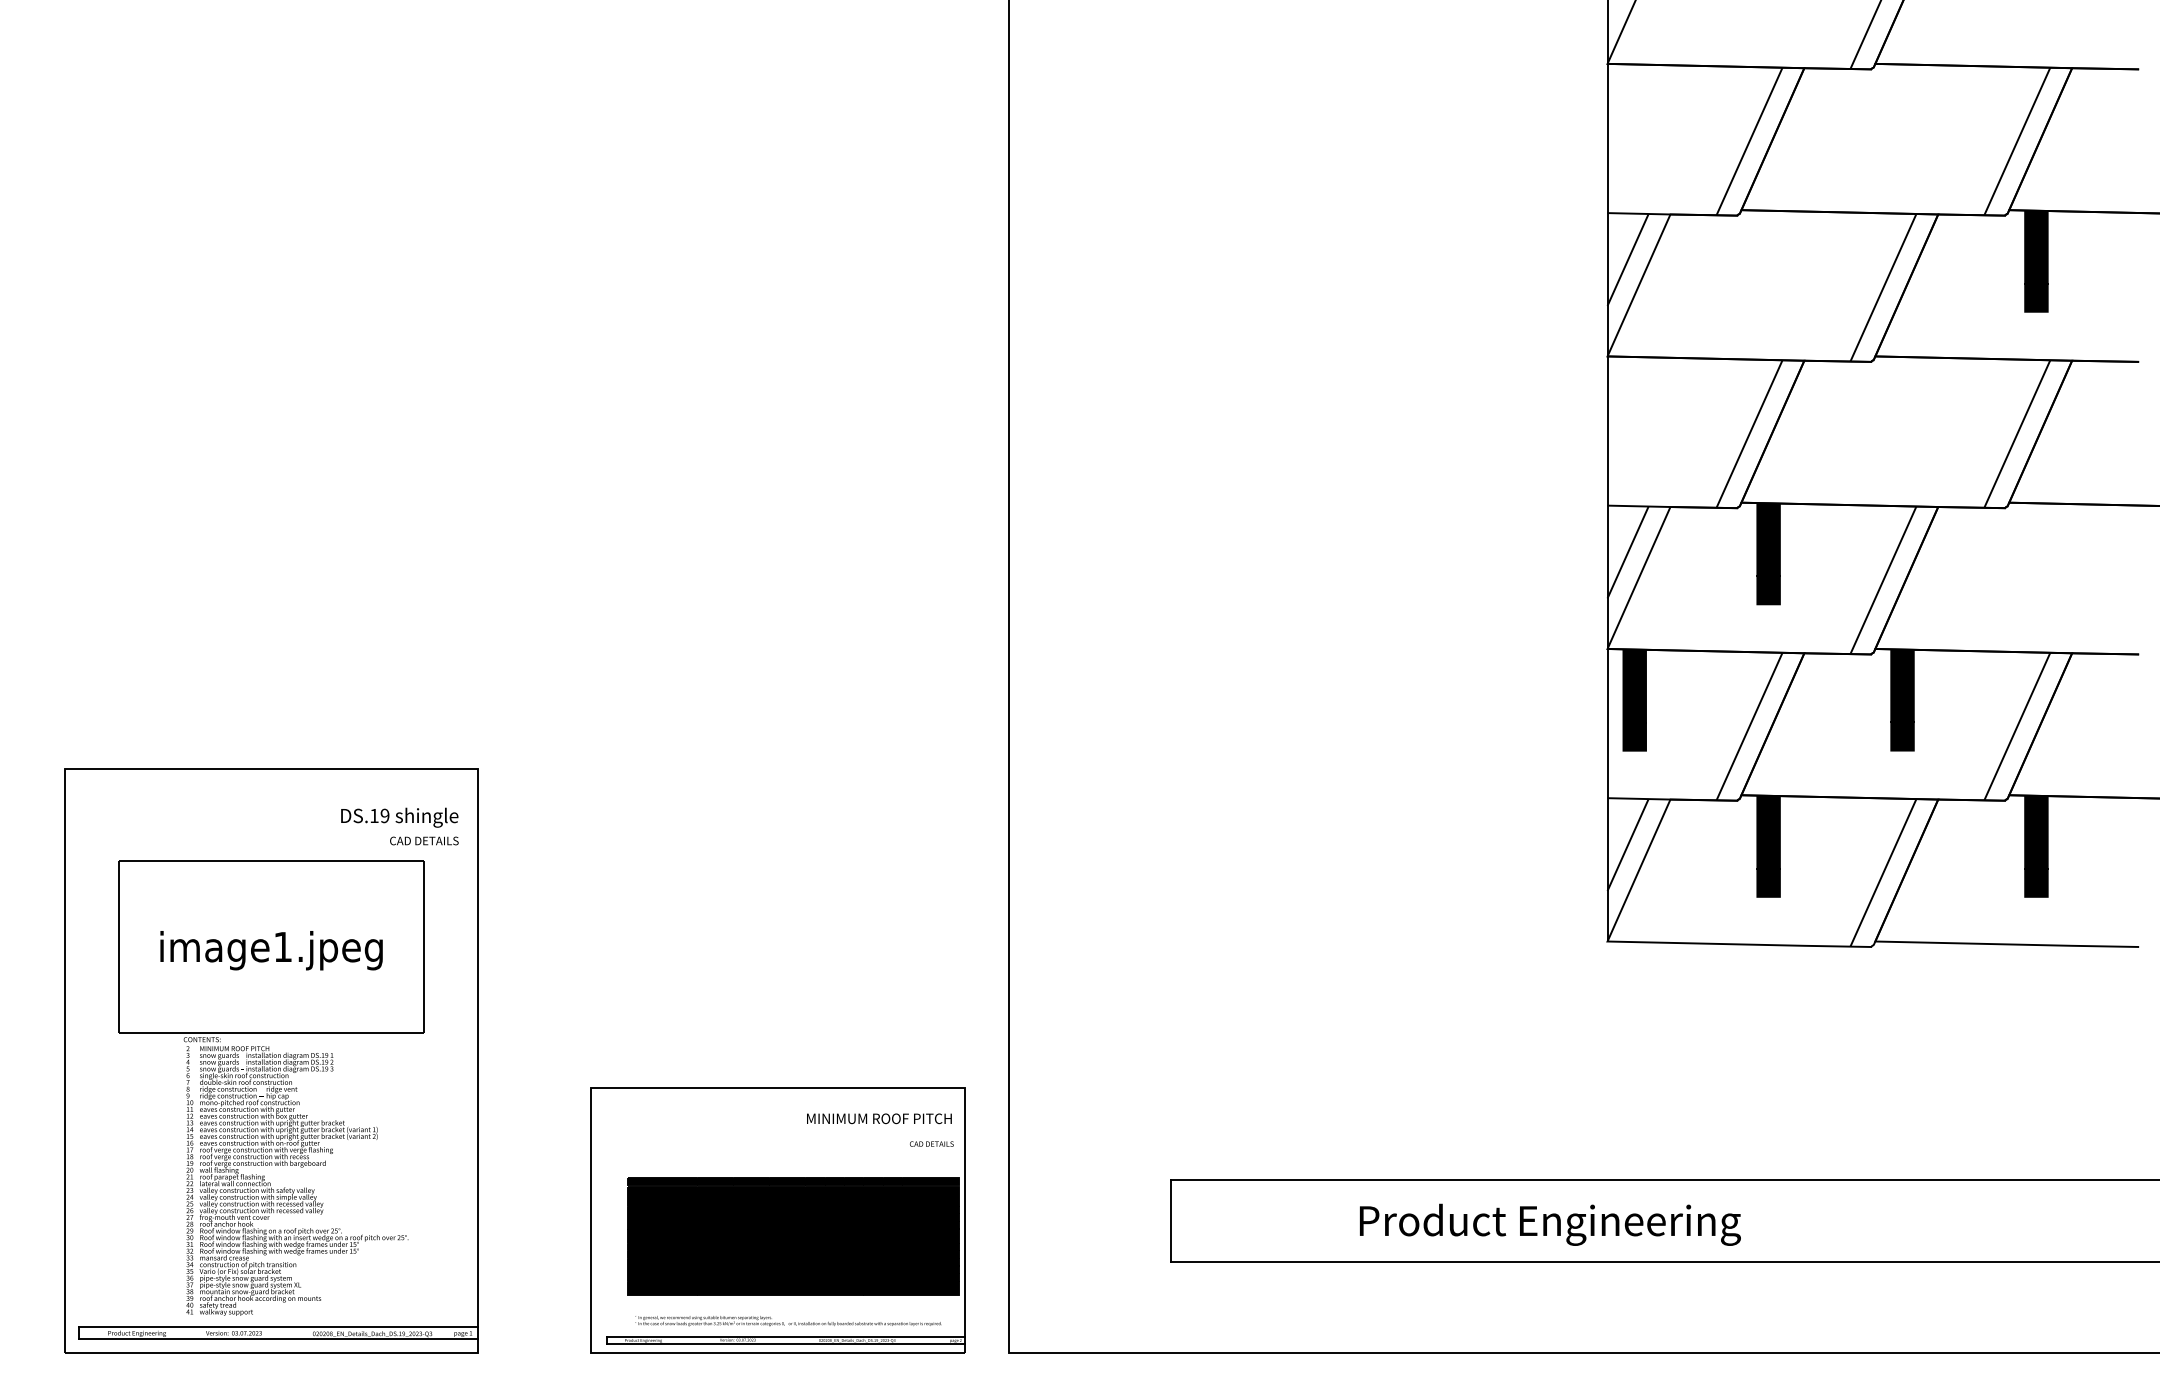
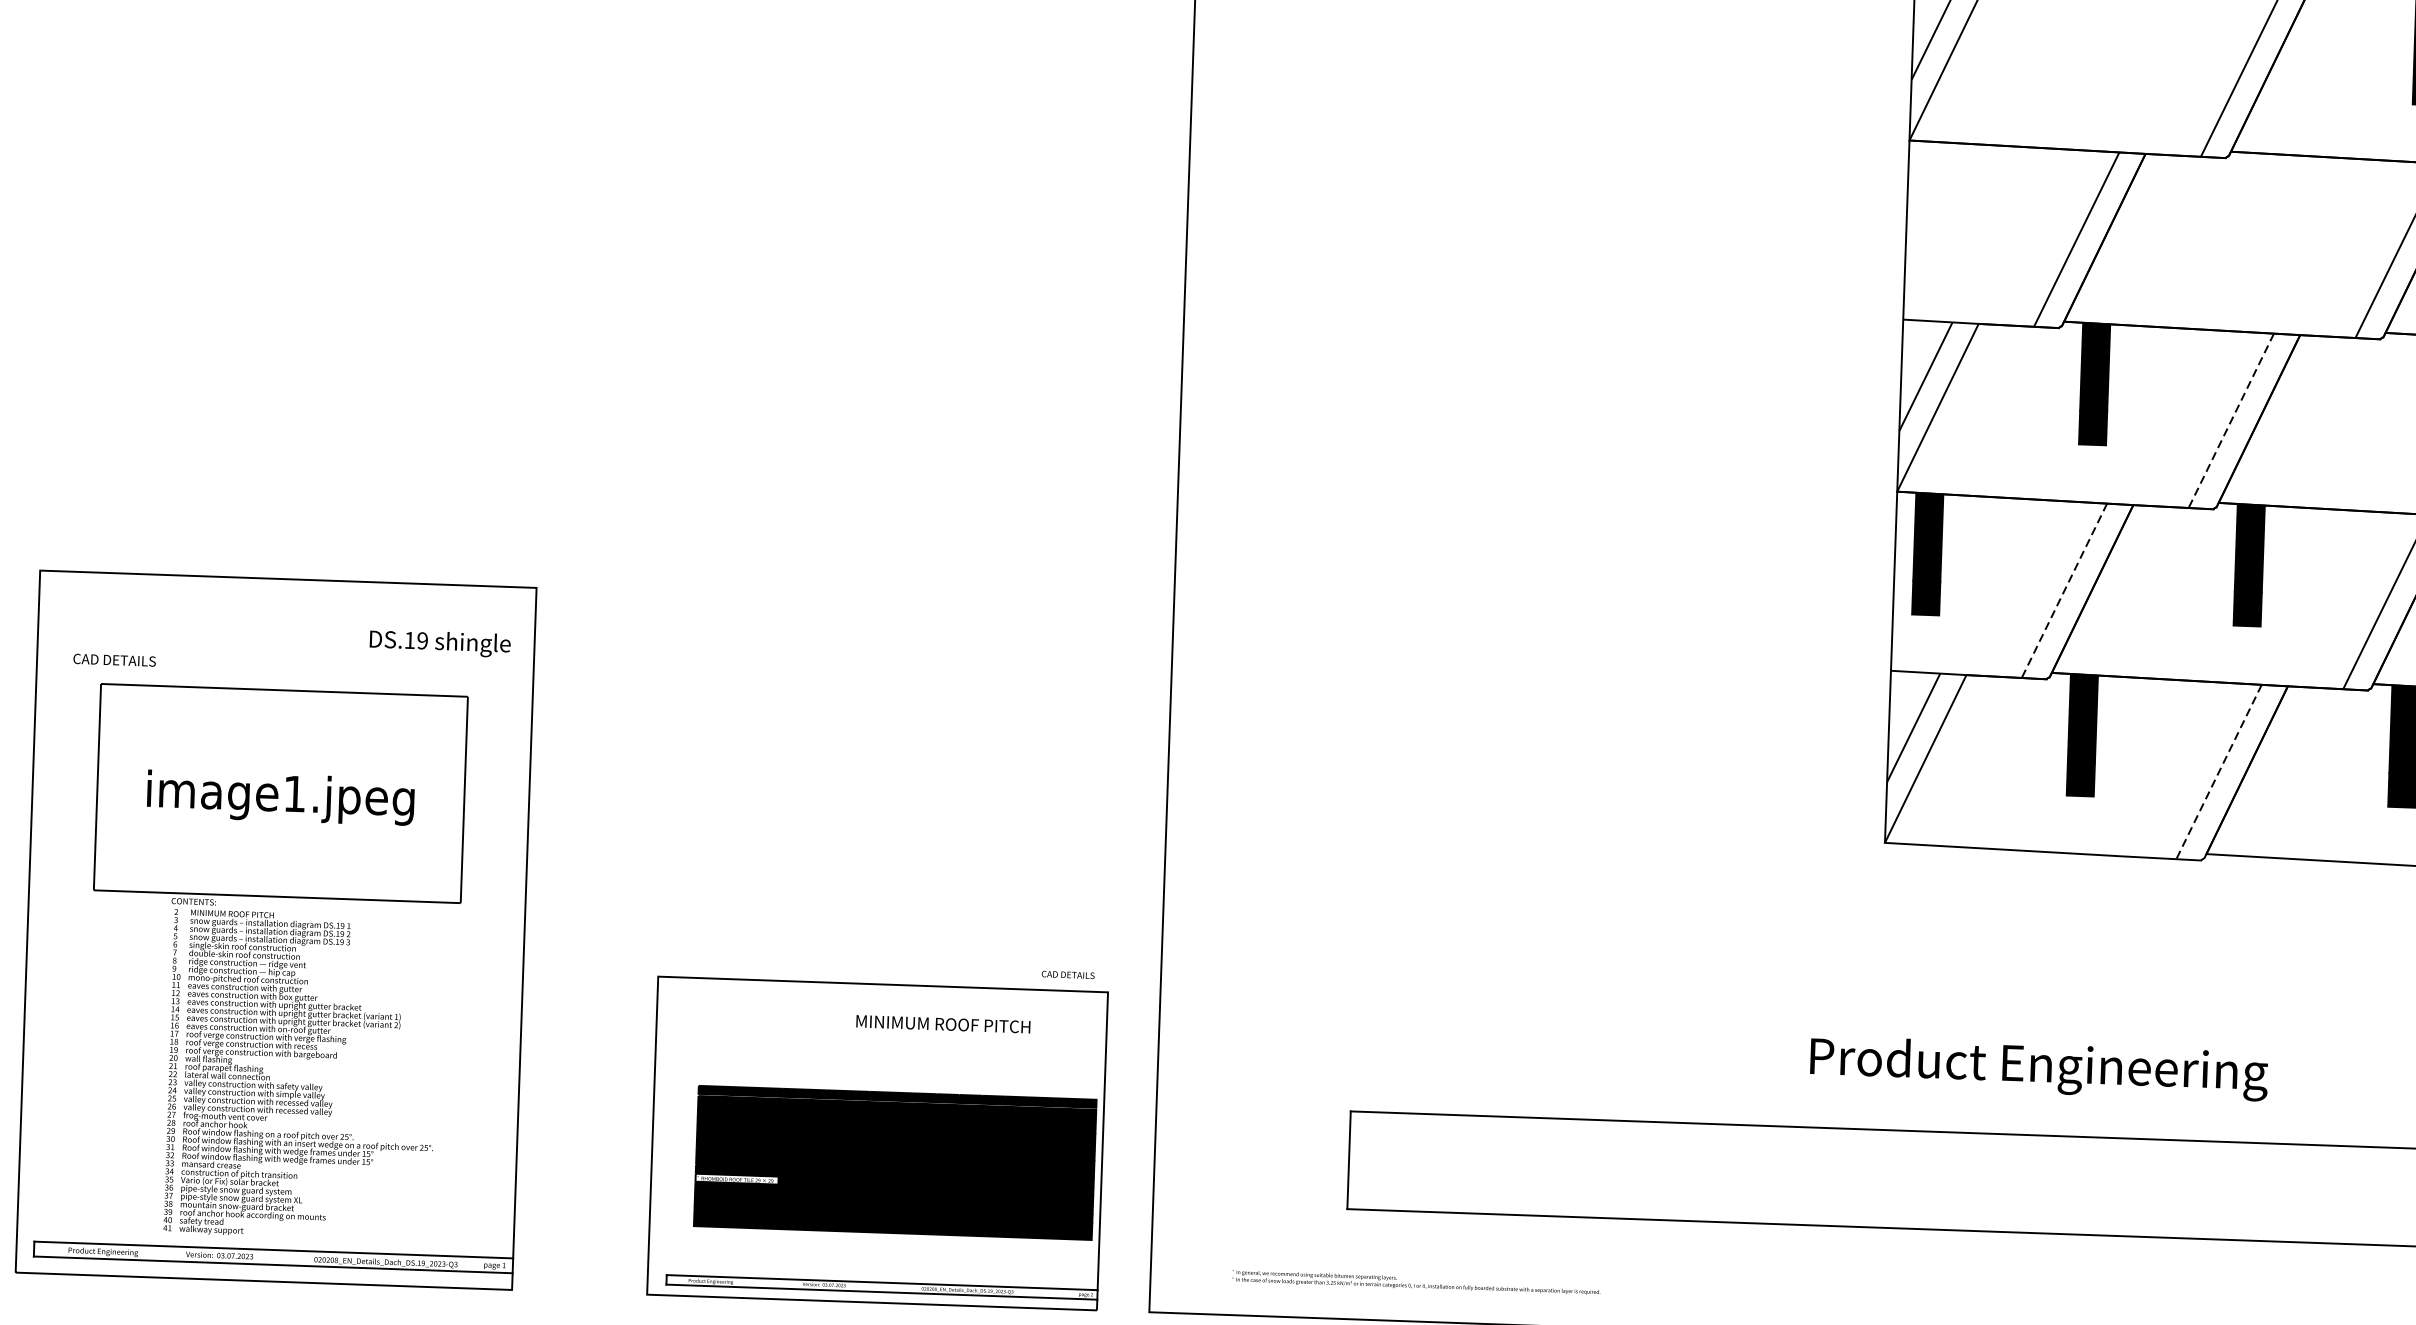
line: (1883, 580) -> (2231, 421), solid -> dashed
line: (1749, 726) -> (2064, 590), solid -> dashed
text: (424, 840) -> (114, 659), moved
line: (1883, 872) -> (2219, 771), solid -> dashed
text: (879, 1118) -> (943, 1023), moved
text: (931, 1143) -> (1067, 974), moved
text: (1550, 1224) -> (2039, 1068), moved
fill: (661, 1254) -> (736, 1178), removed
text: (788, 1321) -> (1416, 1283), moved

